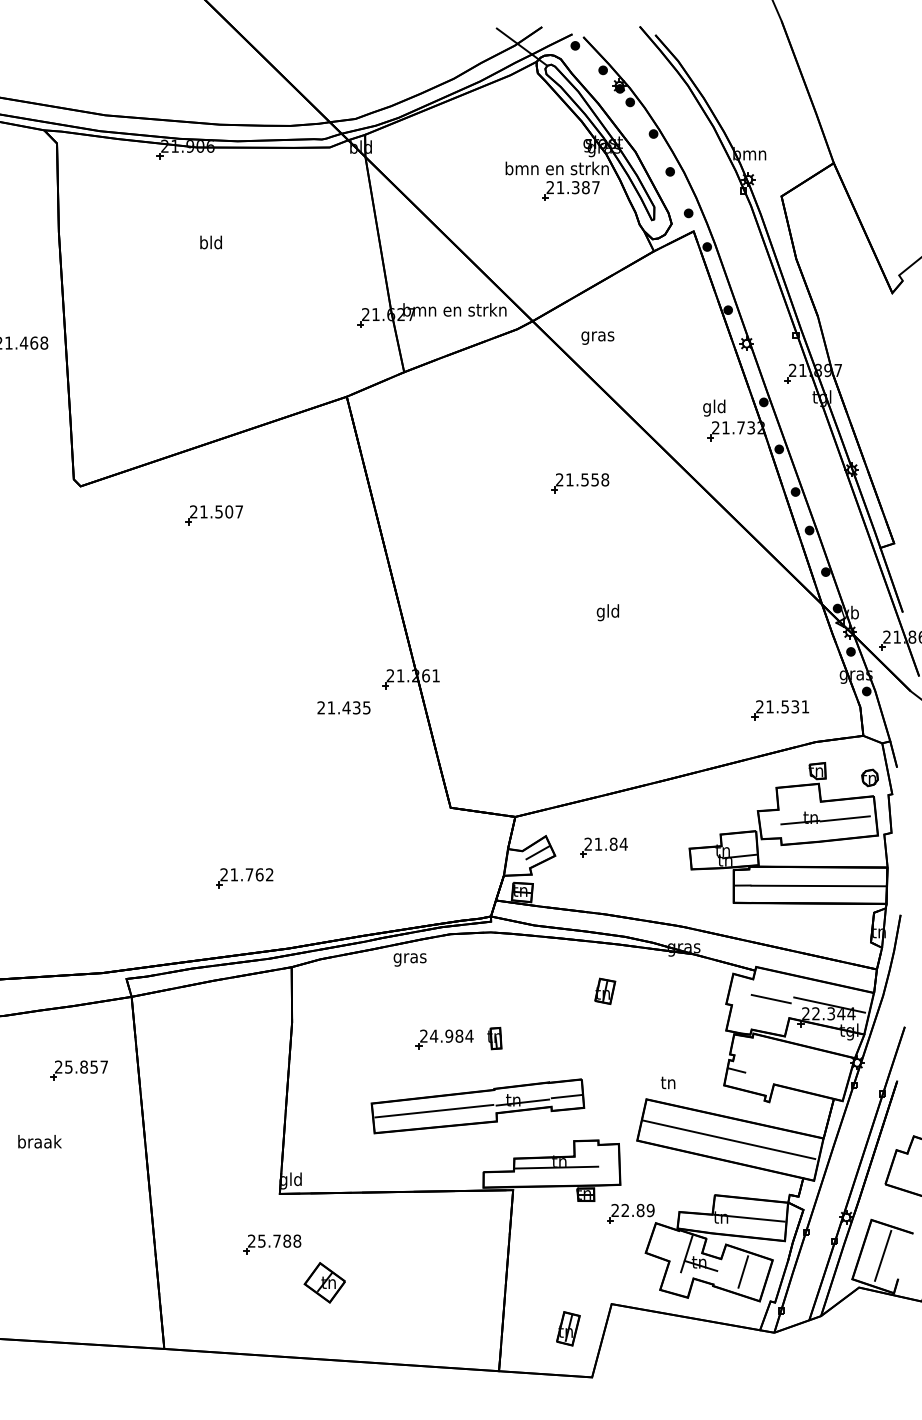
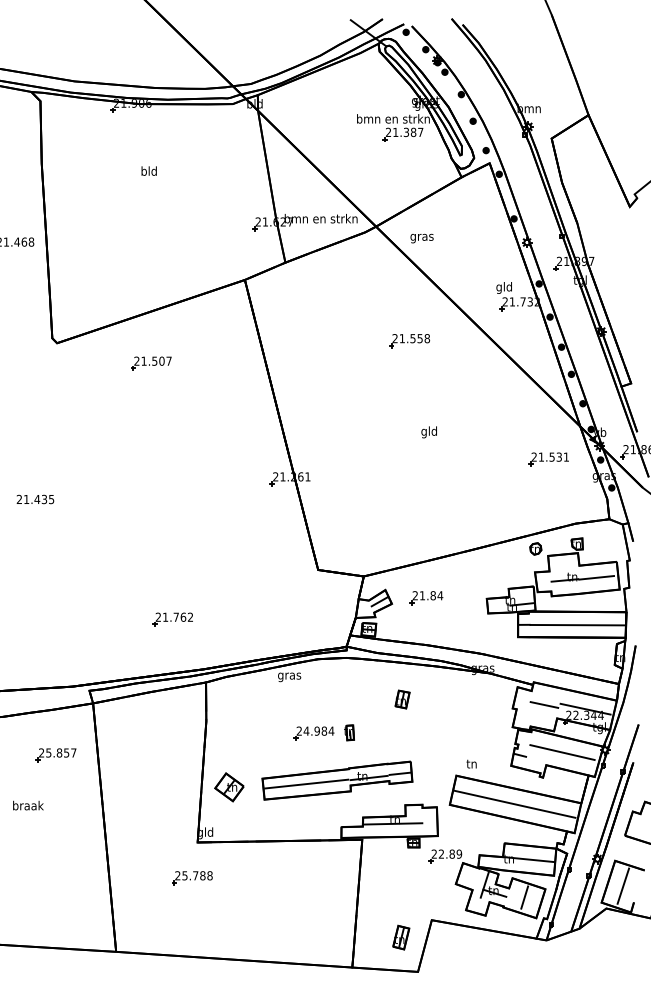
text: (343, 707) -> (35, 499), moved
part: (780, 710) -> (548, 459), moved
part: (869, 777) -> (535, 548), moved
part: (605, 990) -> (402, 698), moved
line: (796, 1066) -> (562, 752), added
part: (324, 1282) -> (229, 787), moved

